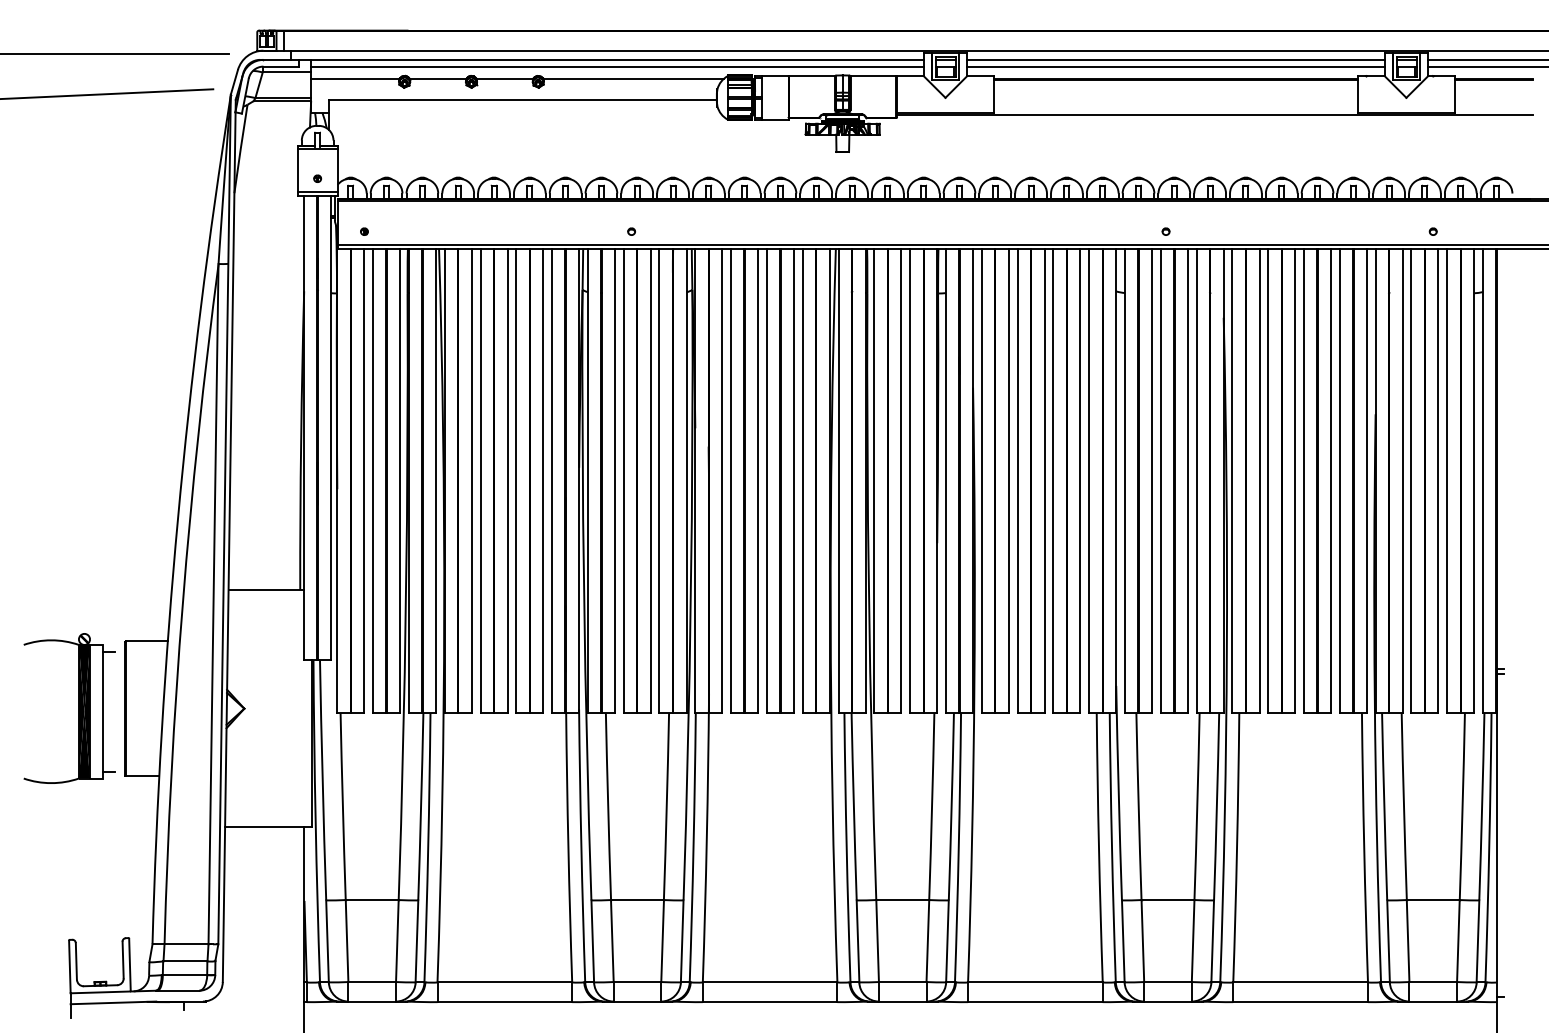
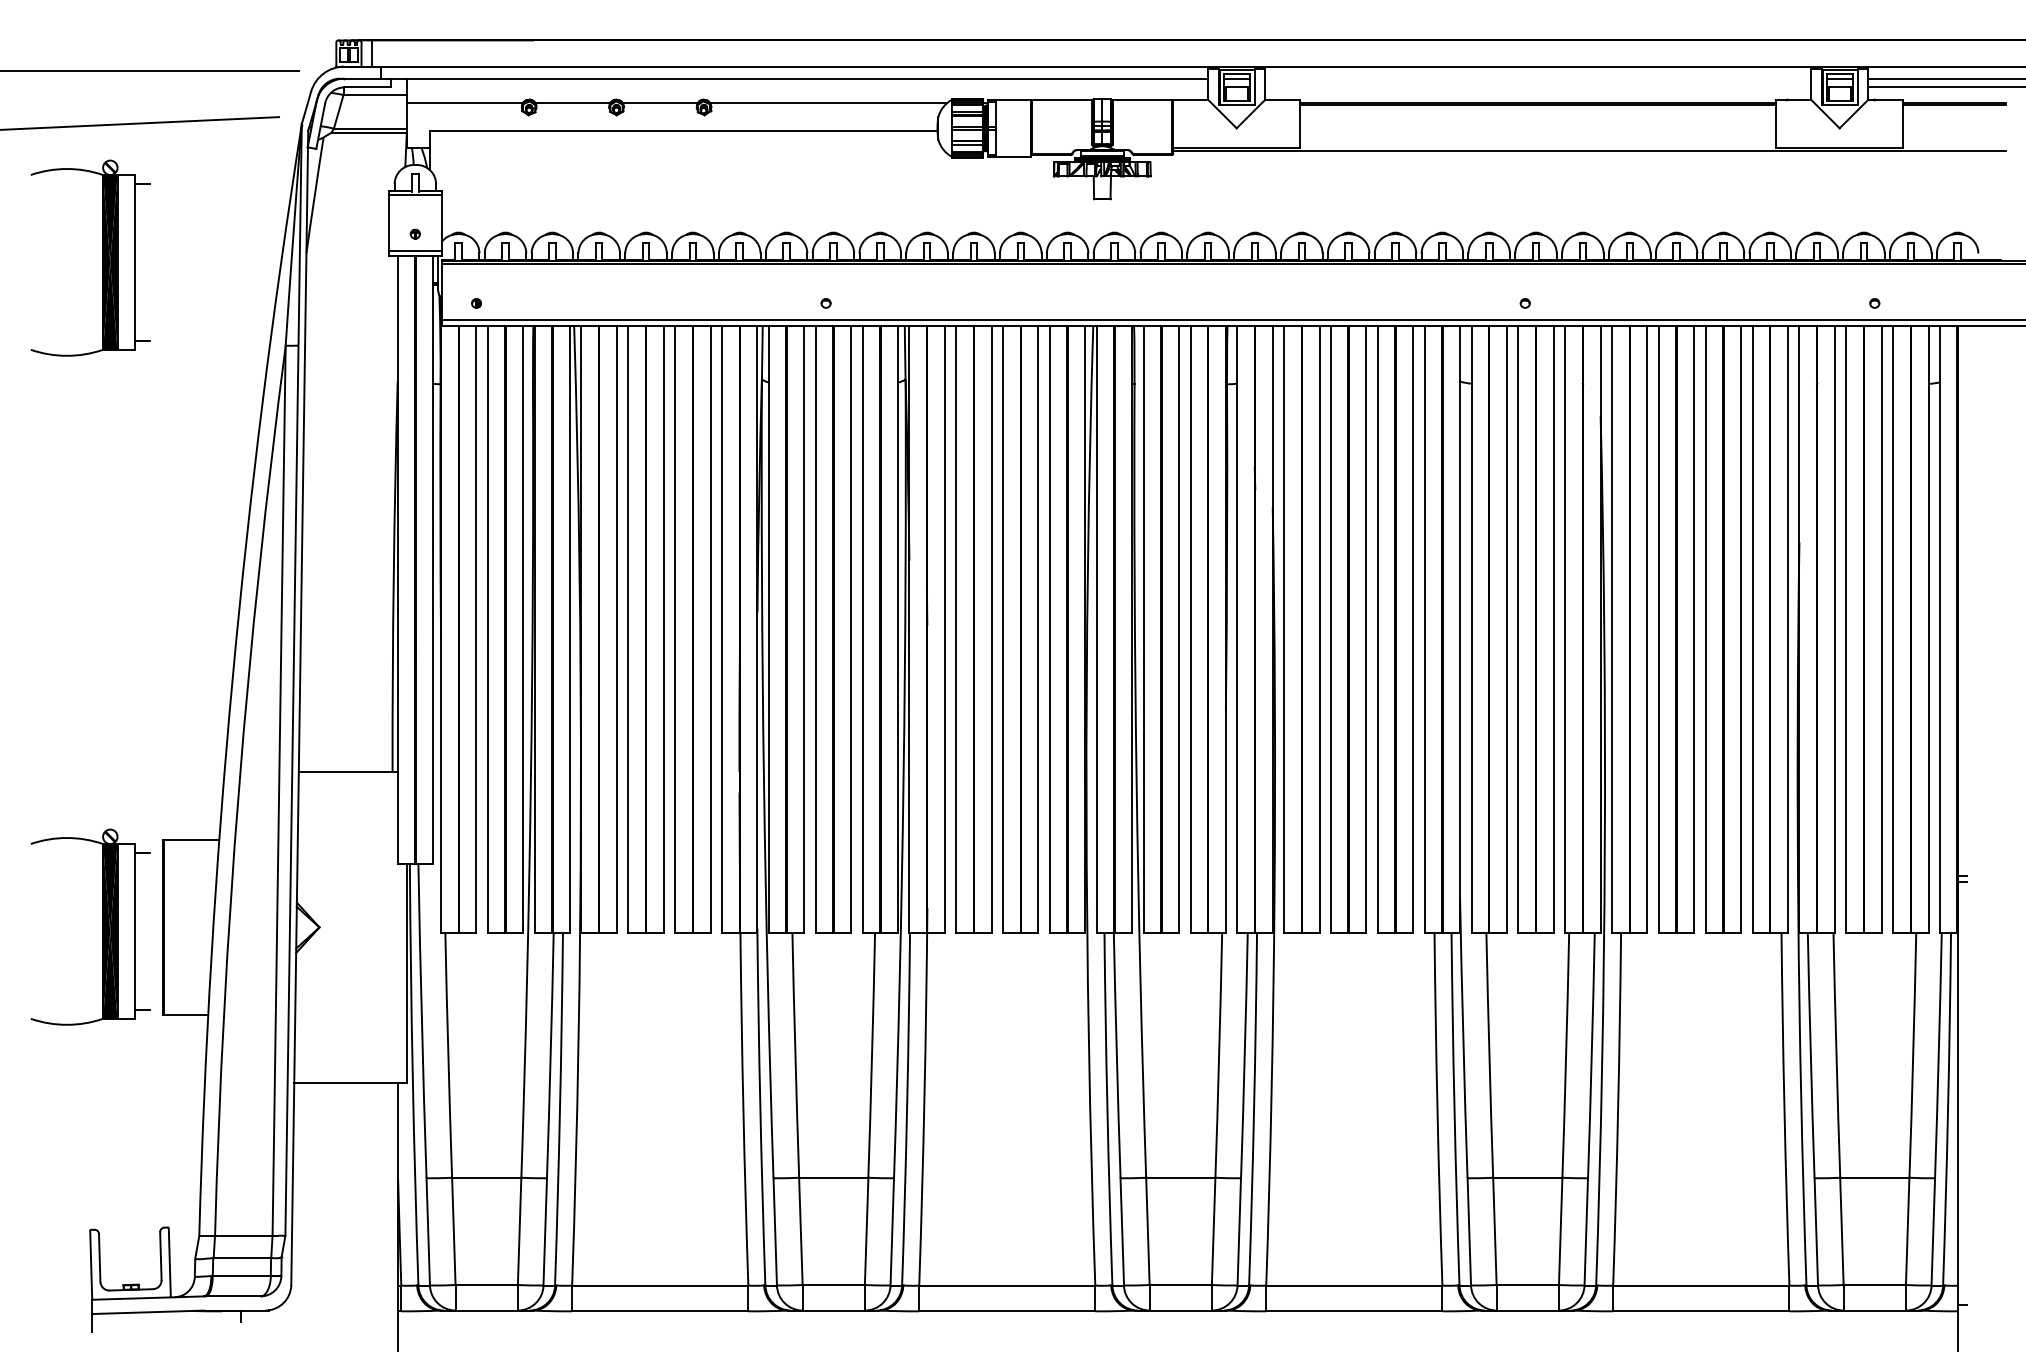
line: (1176, 59) -> (1538, 78), removed
line: (617, 66) -> (807, 87), removed
line: (1176, 66) -> (1538, 87), removed
part: (78, 196) -> (102, 257), added

